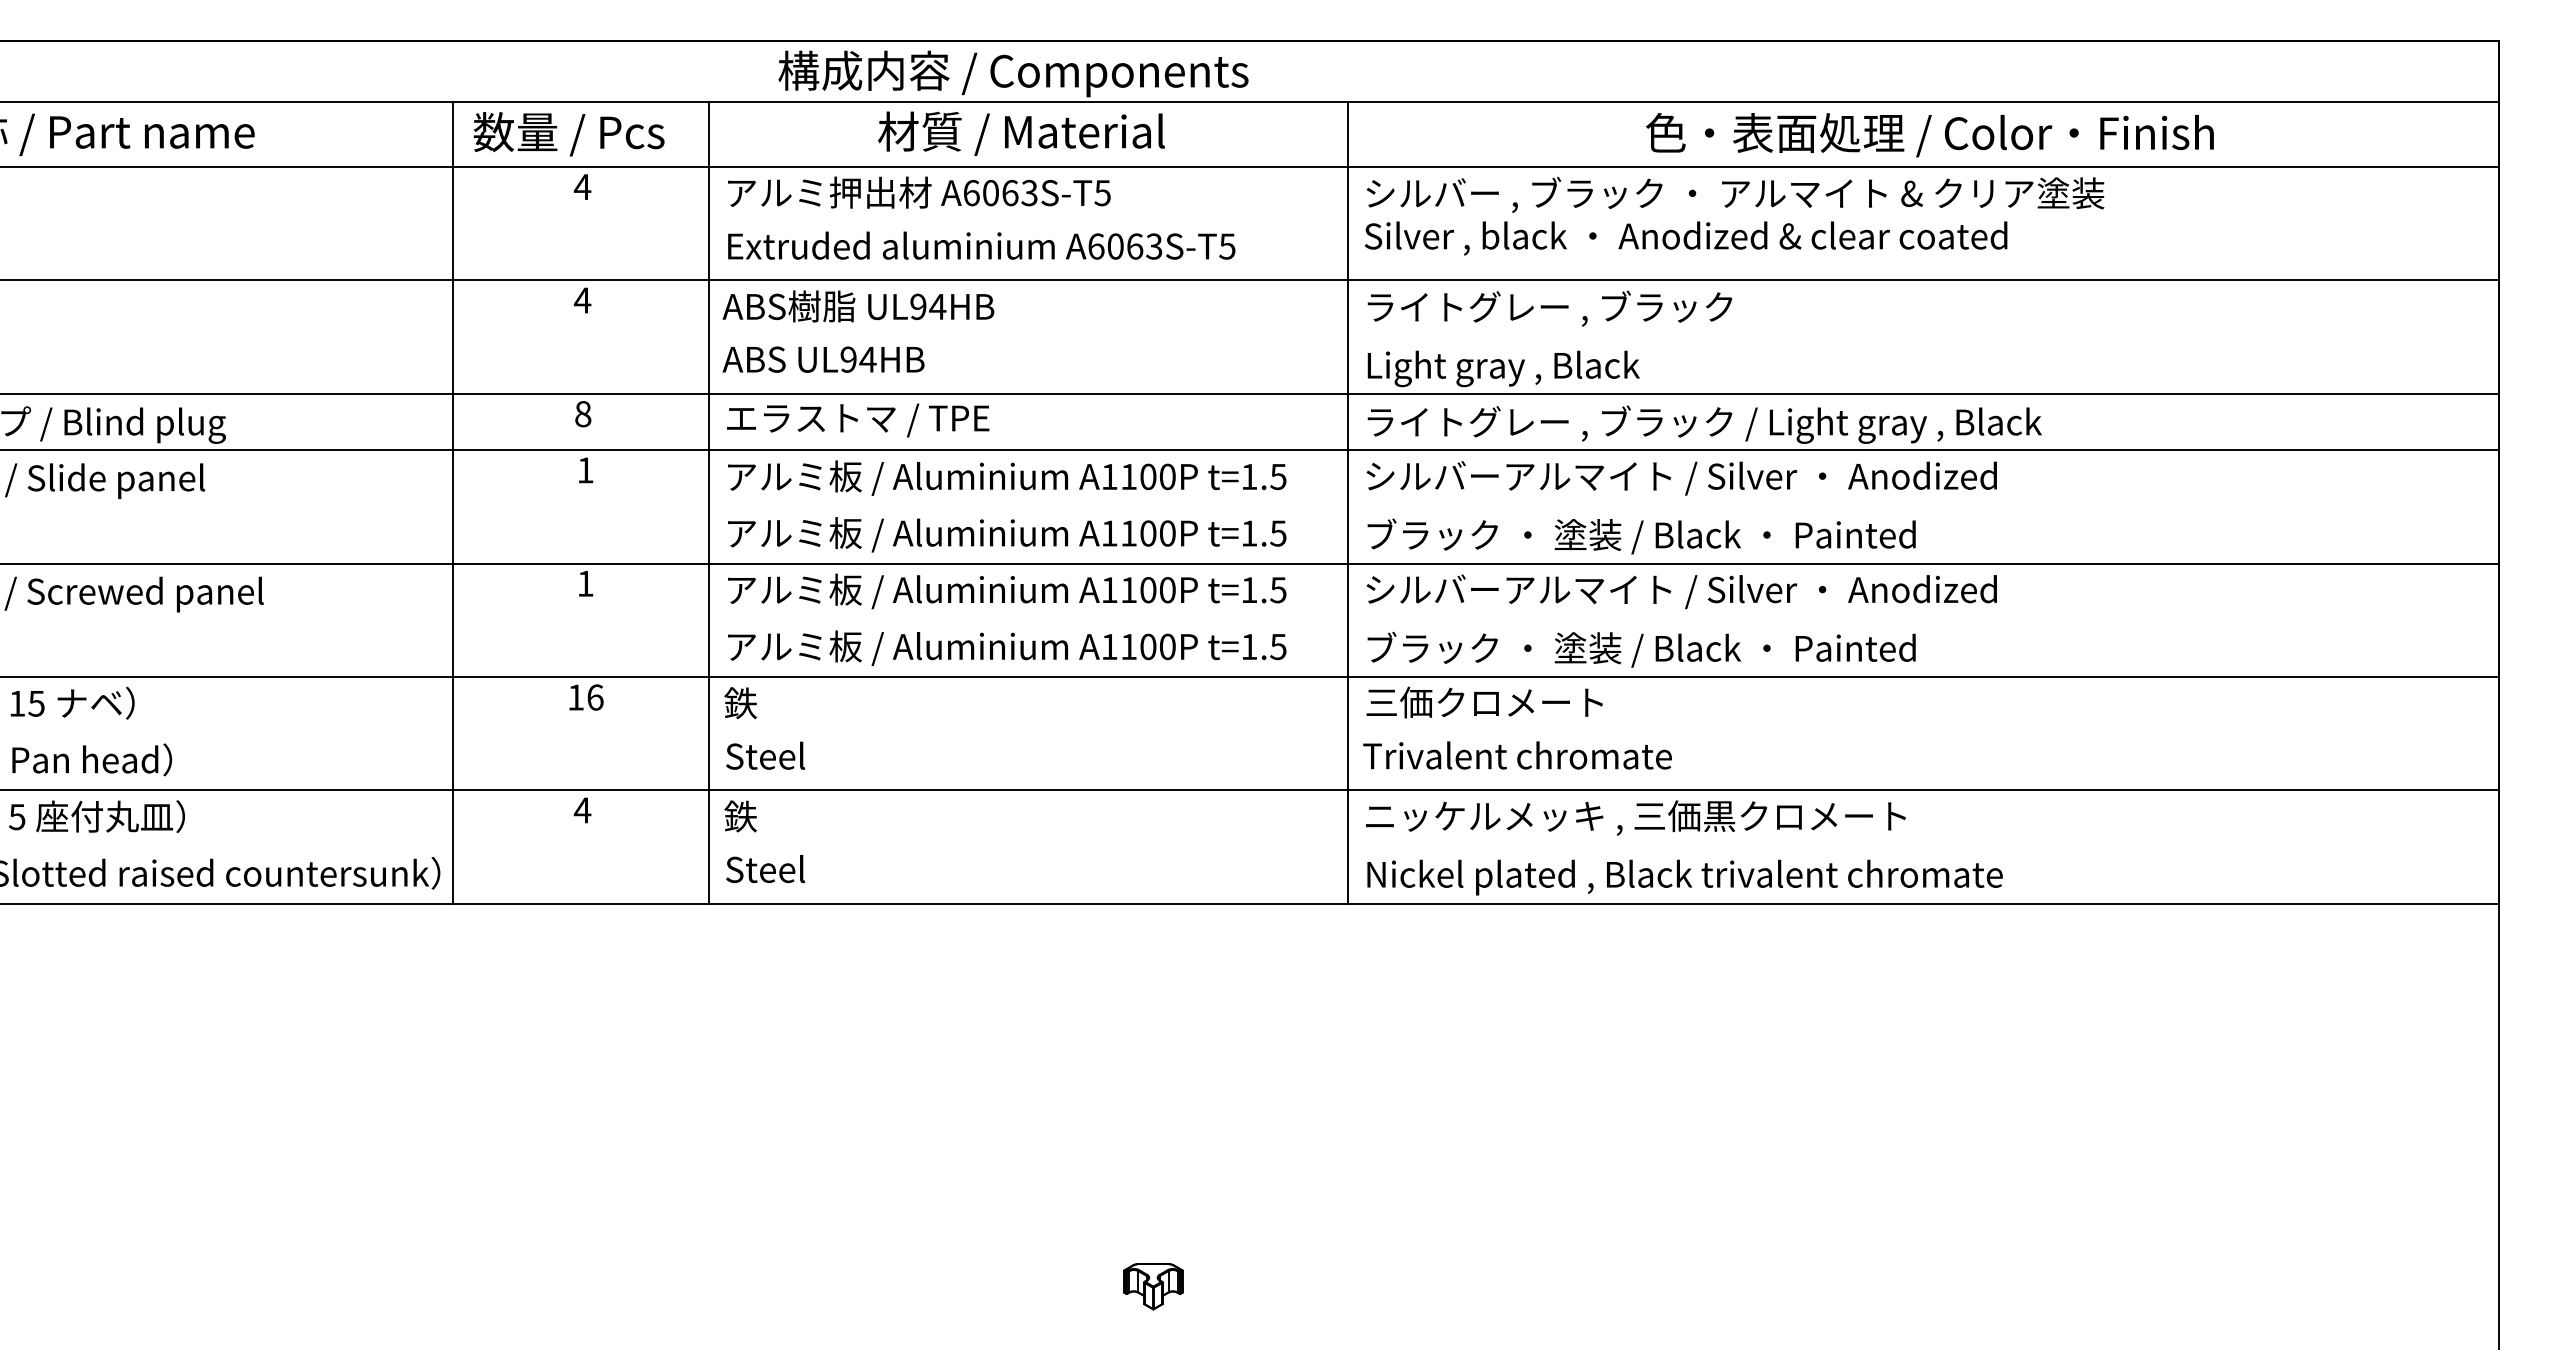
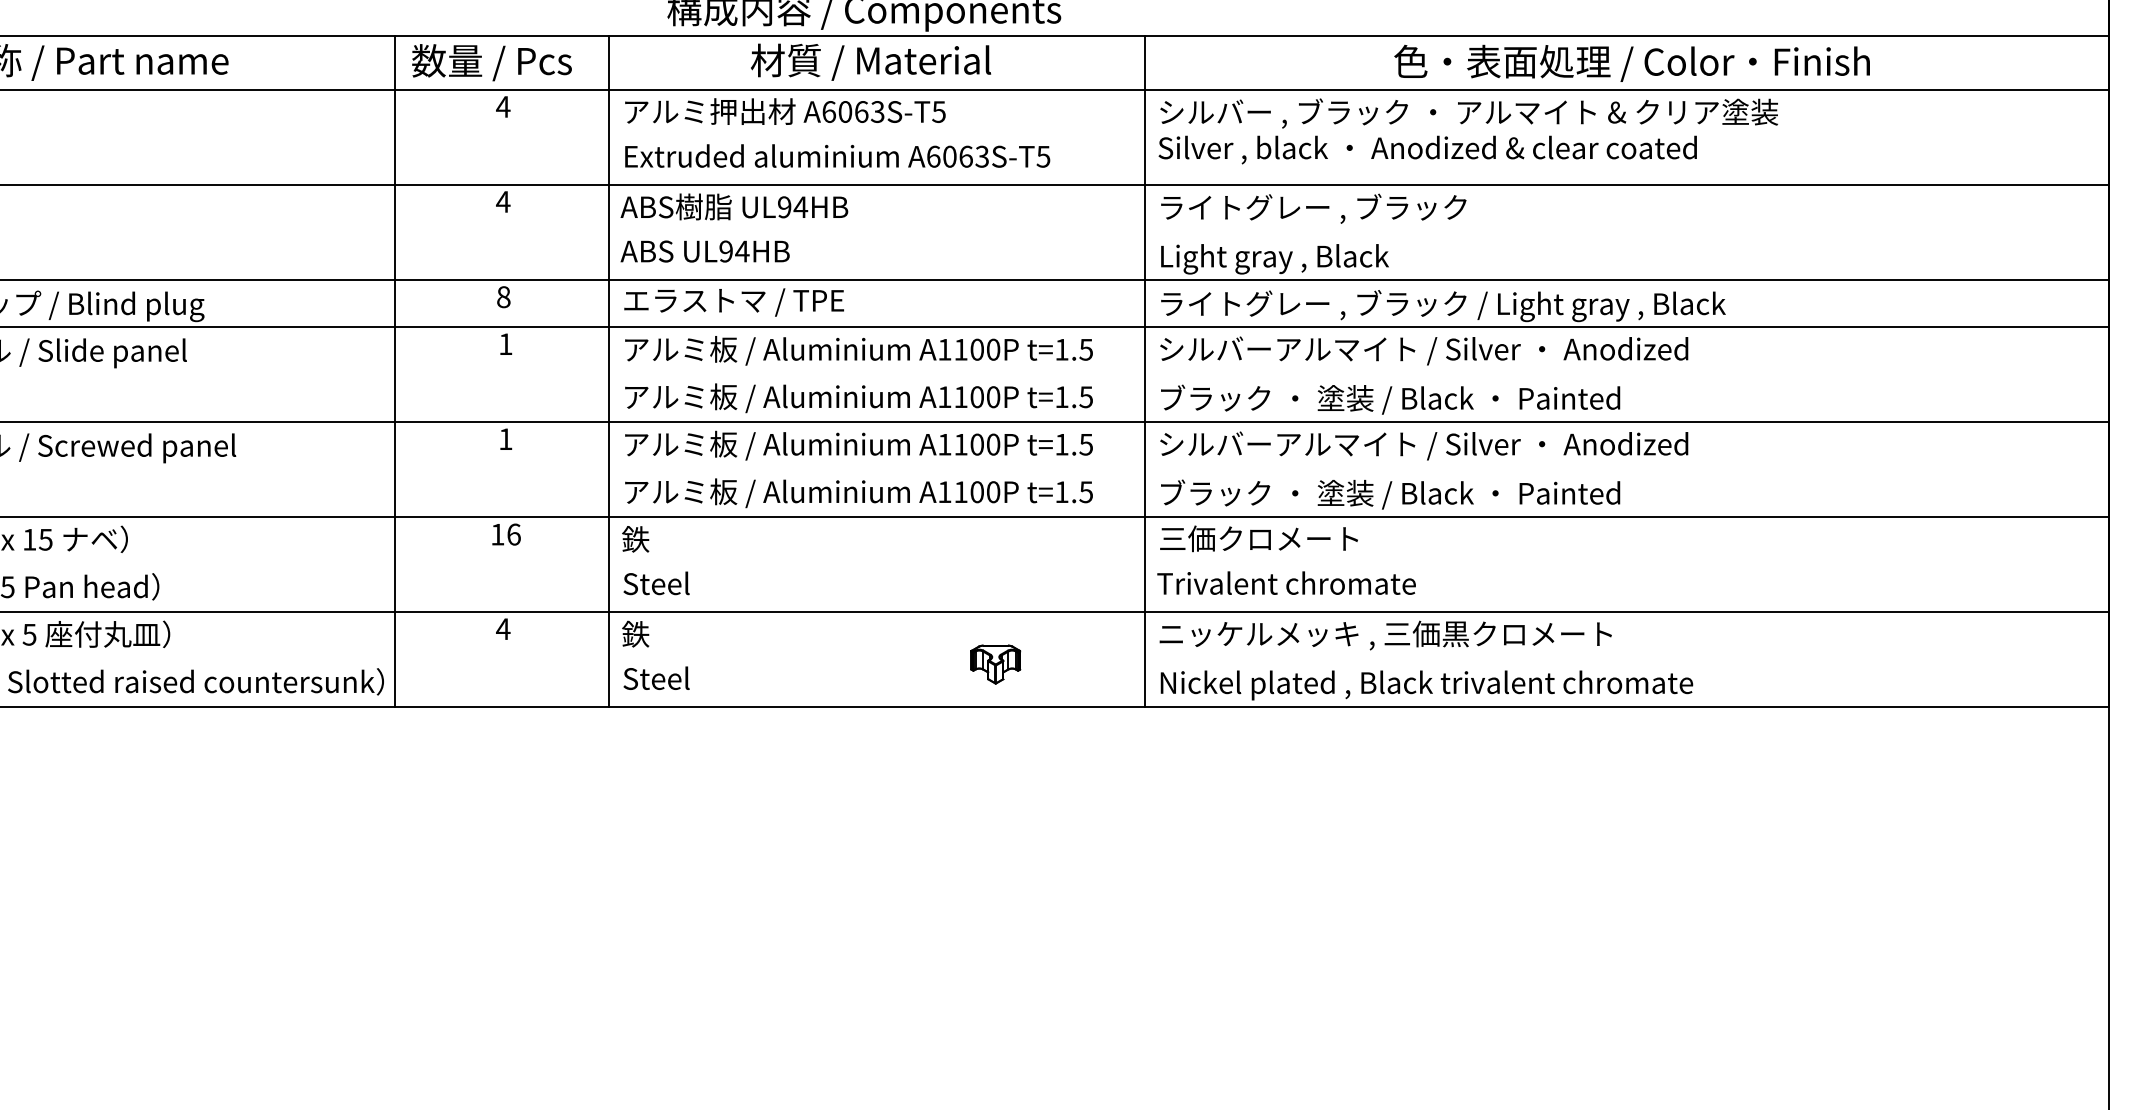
part: (1153, 1286) -> (995, 664), moved

